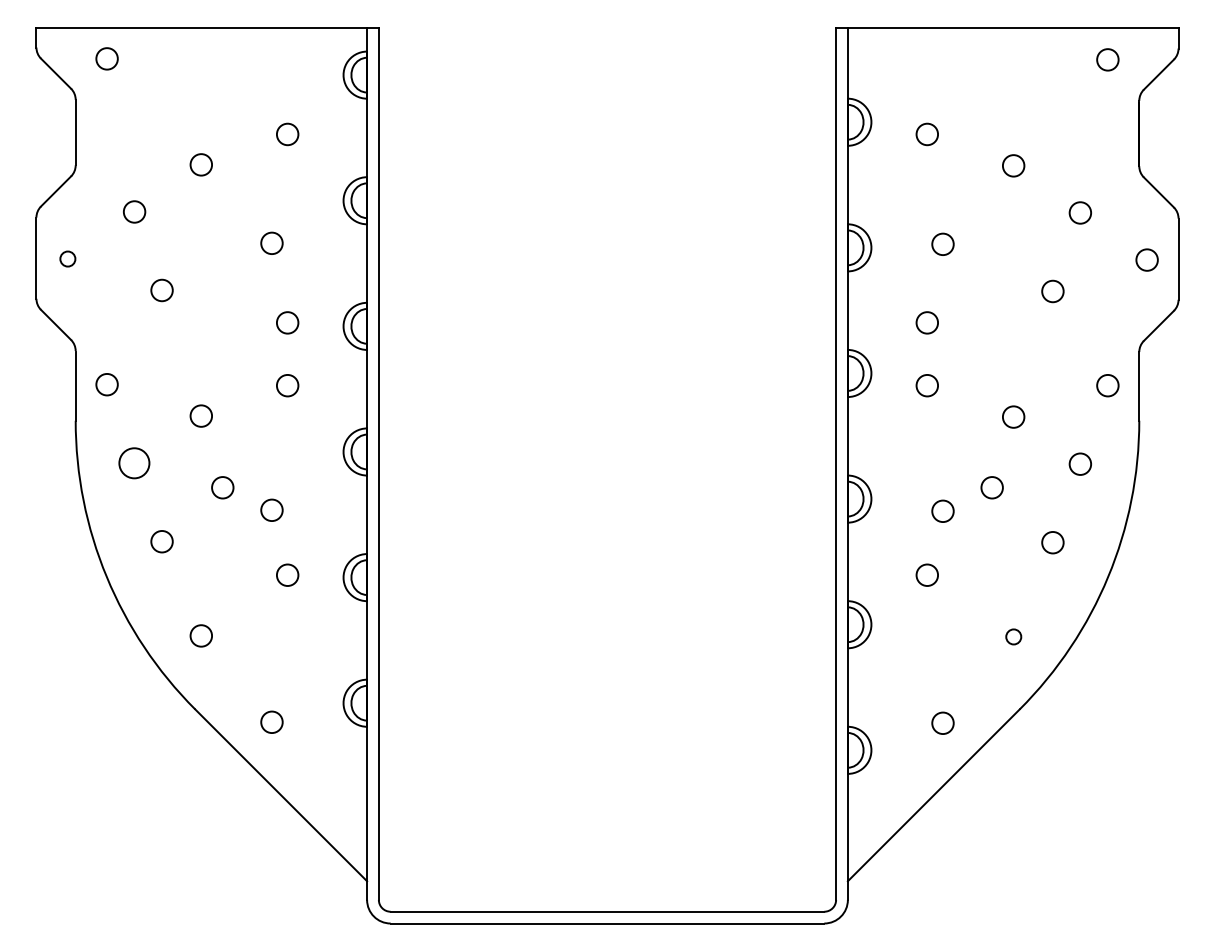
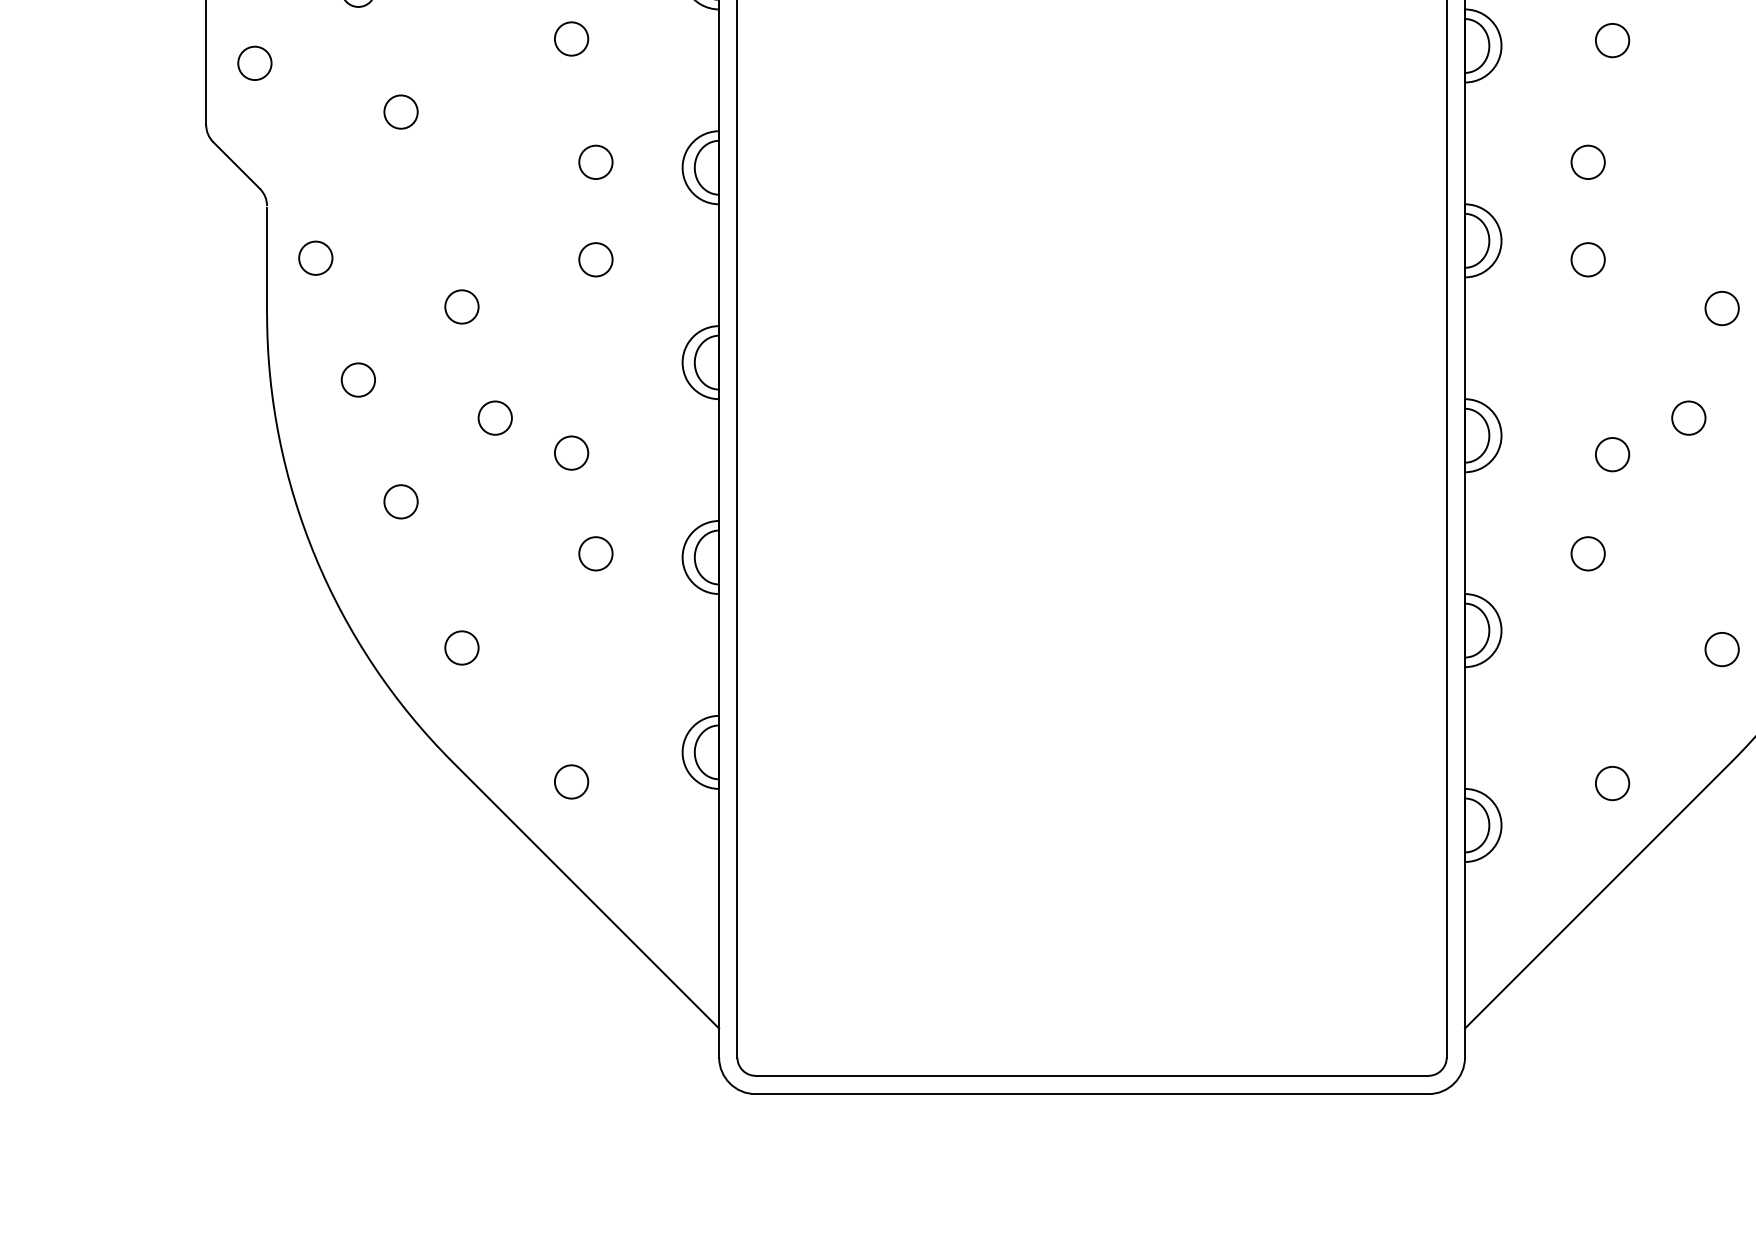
circle: (67, 258) -> (254, 62), size x1.43
circle: (134, 462) -> (358, 378), size x0.71
circle: (1013, 636) -> (1721, 648), size x1.43

